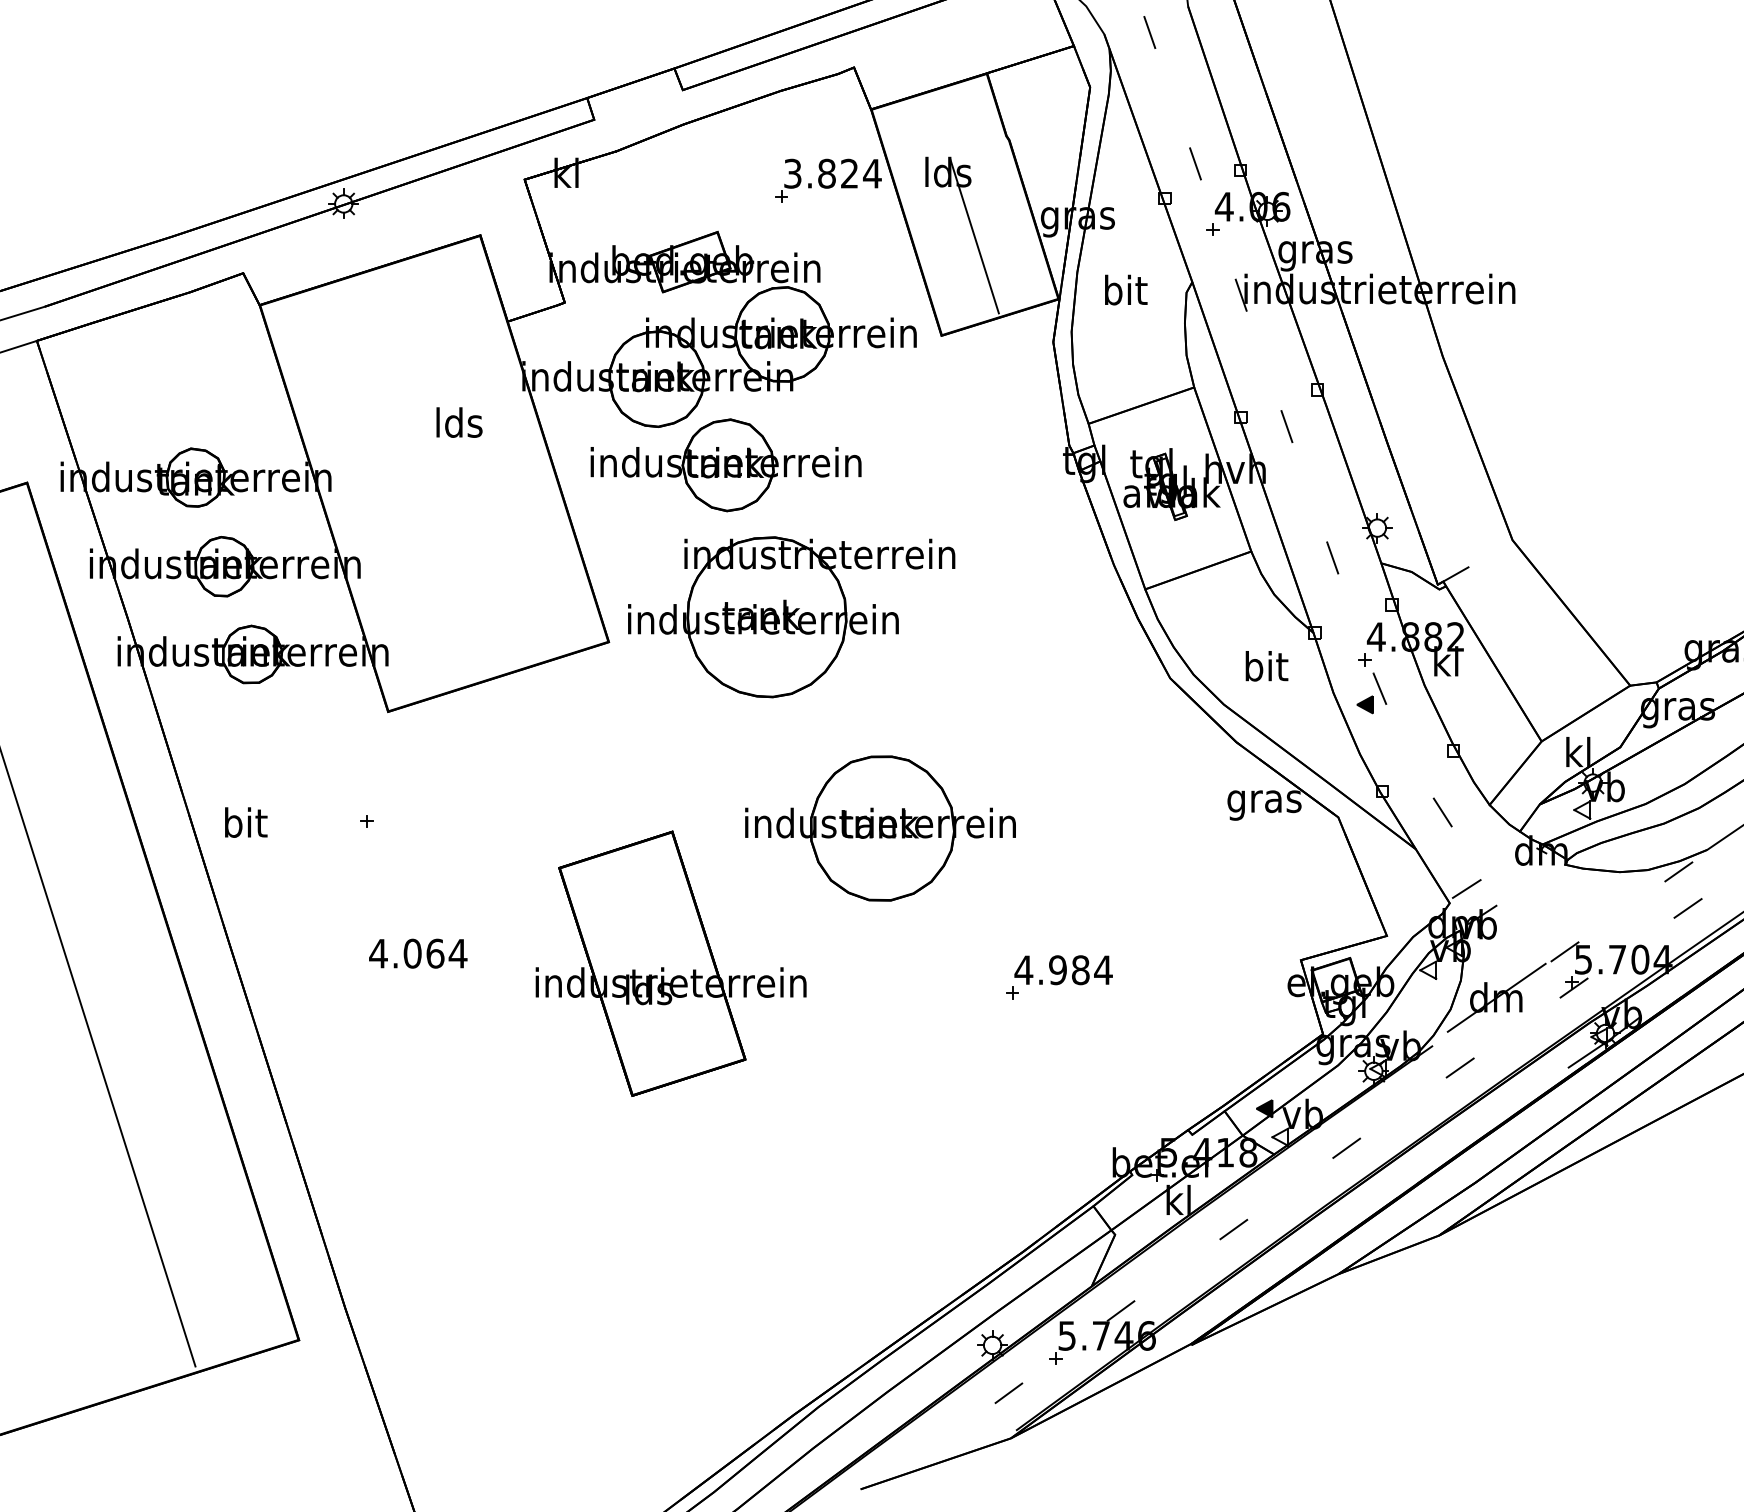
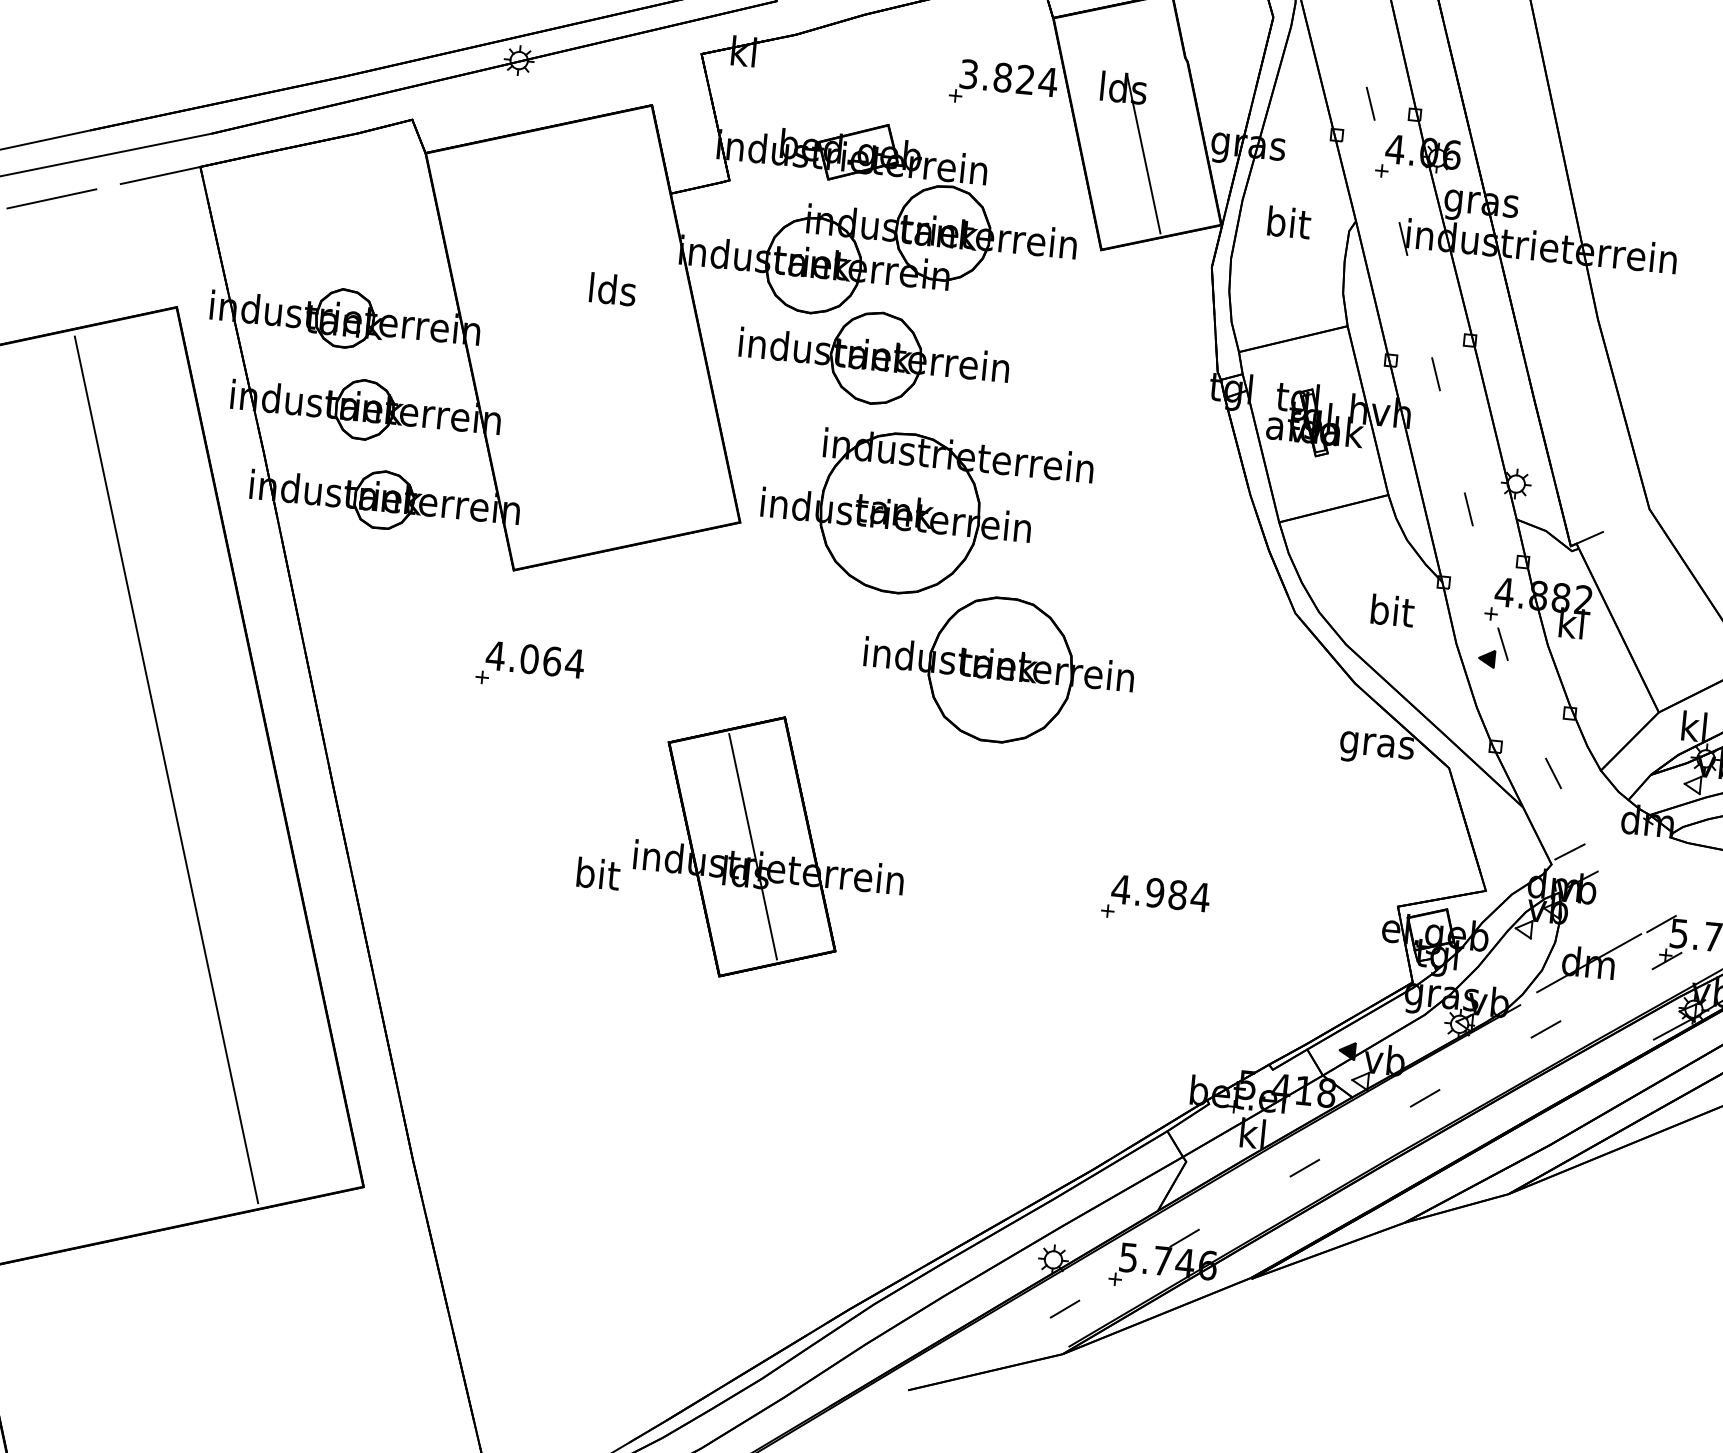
text: (246, 822) -> (598, 873), moved
part: (880, 828) -> (998, 669), moved
text: (418, 953) -> (535, 659), moved
line: (653, 963) -> (753, 846), added

